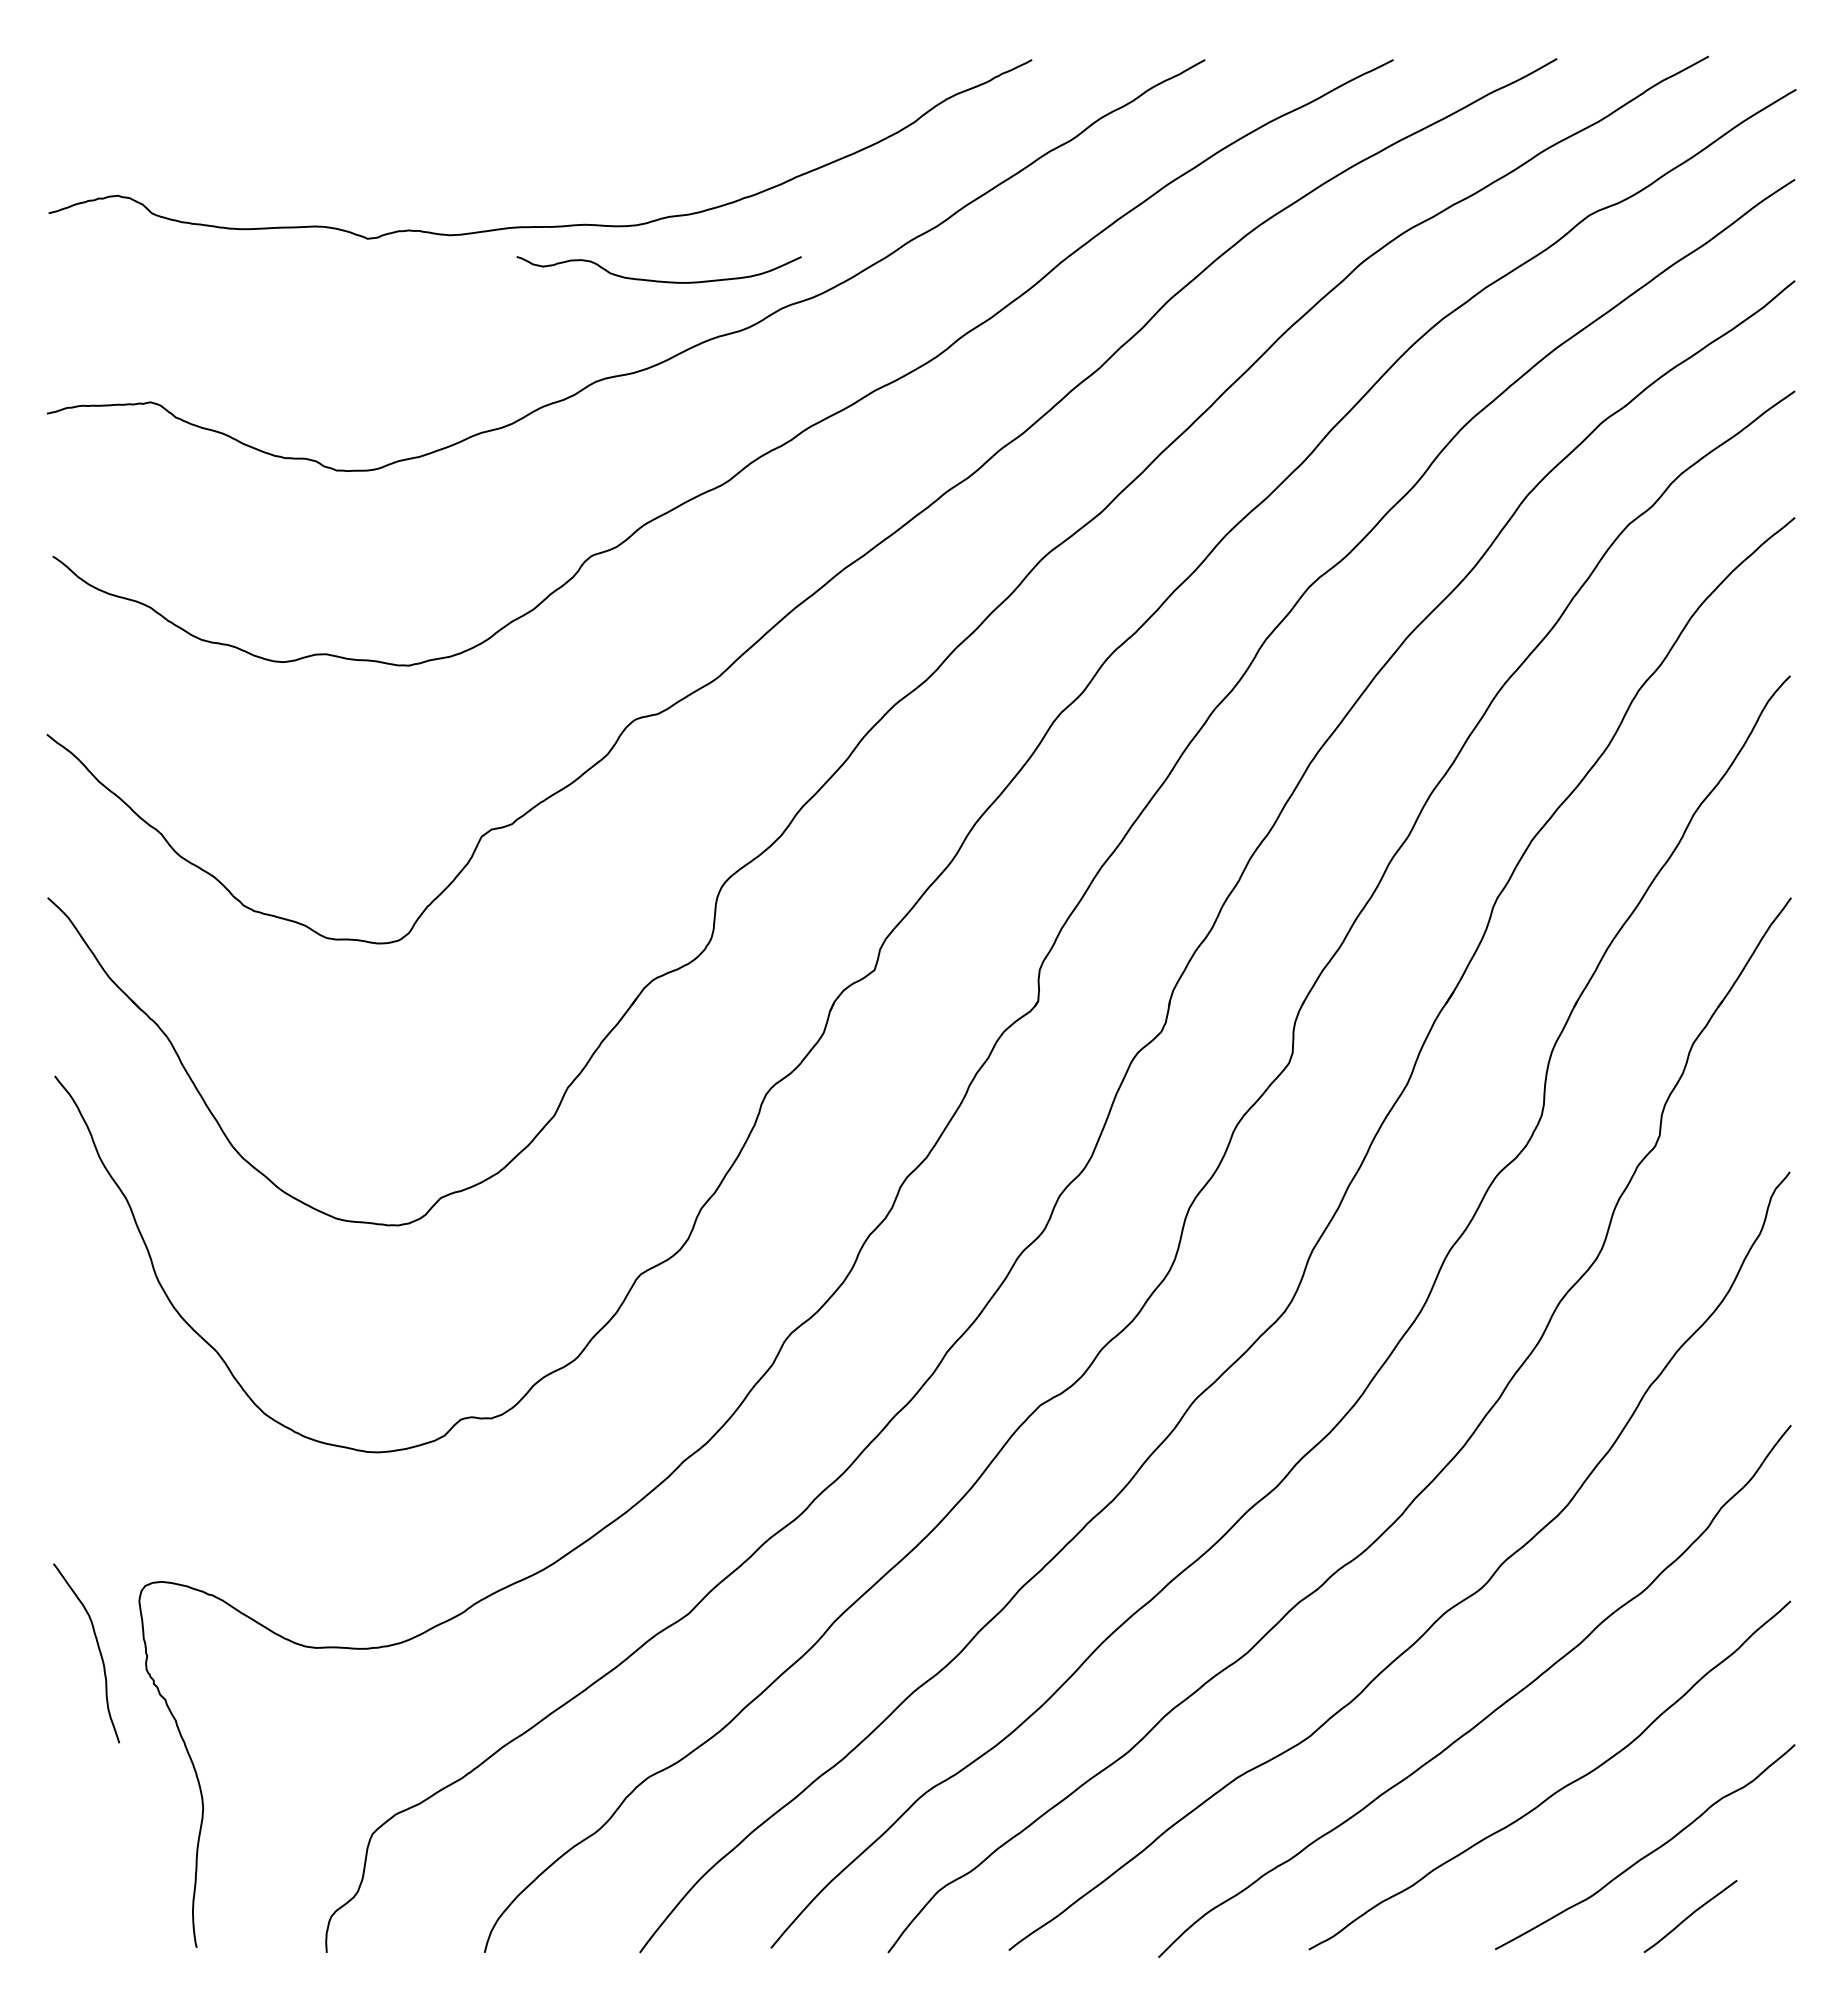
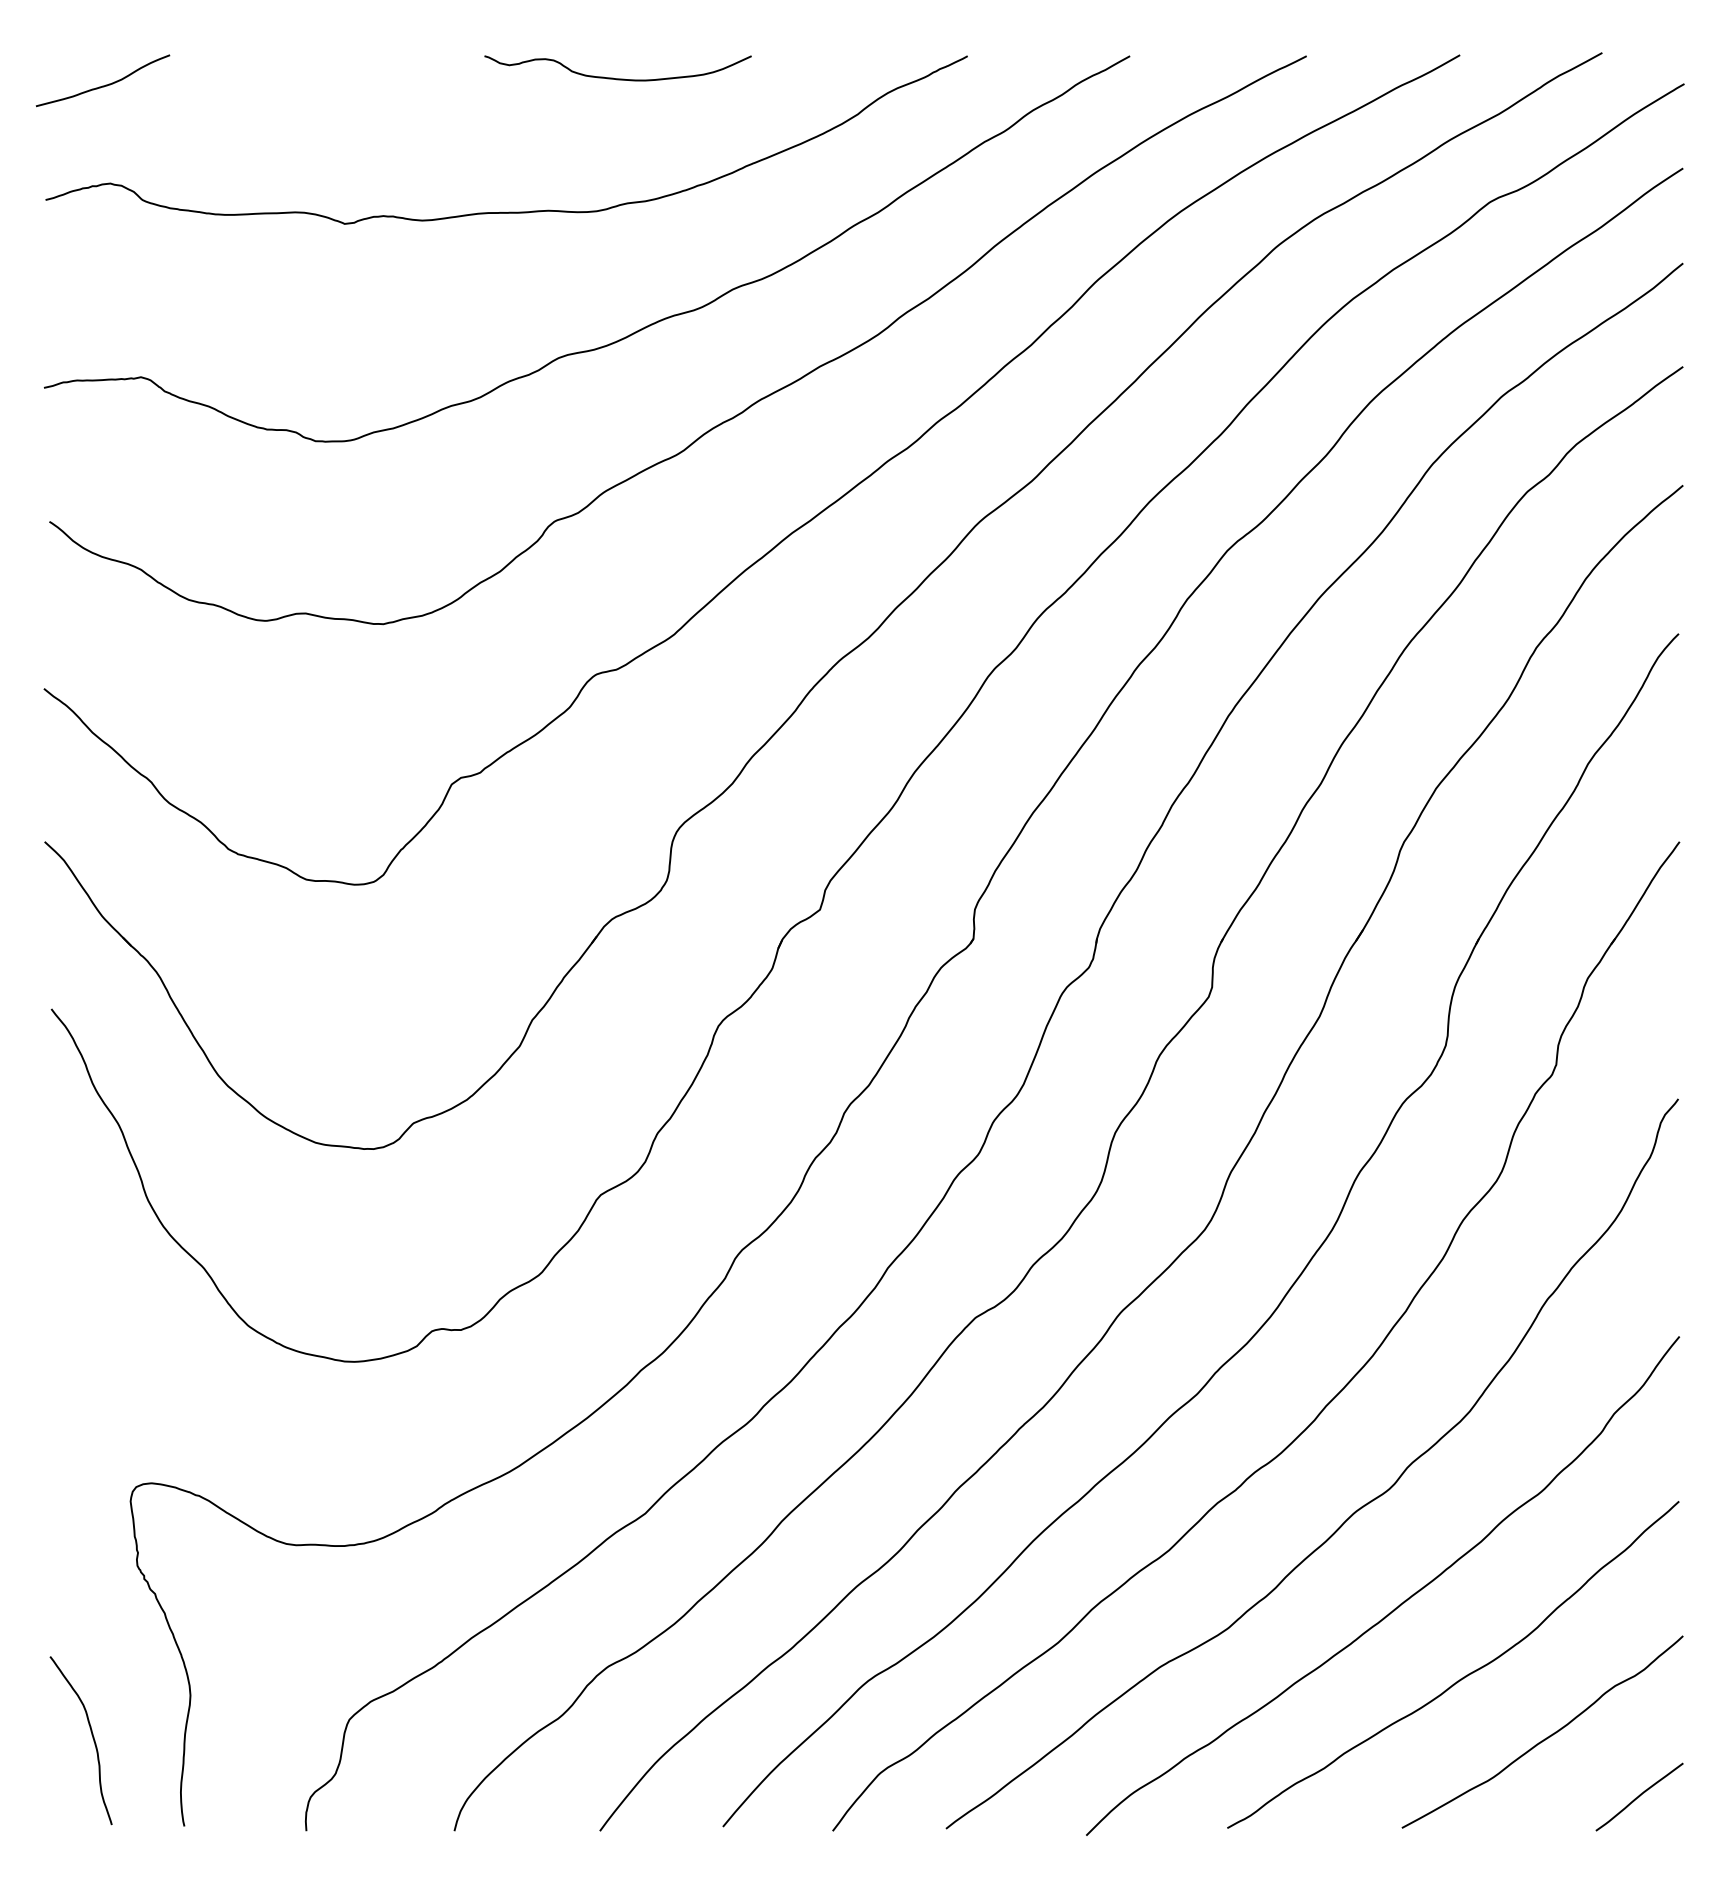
curve: (112, 90) -> (105, 84), added
curve: (658, 280) -> (617, 78), moved
curve: (98, 1650) -> (92, 1738), moved
curve: (1690, 1916) -> (1639, 1797), moved

